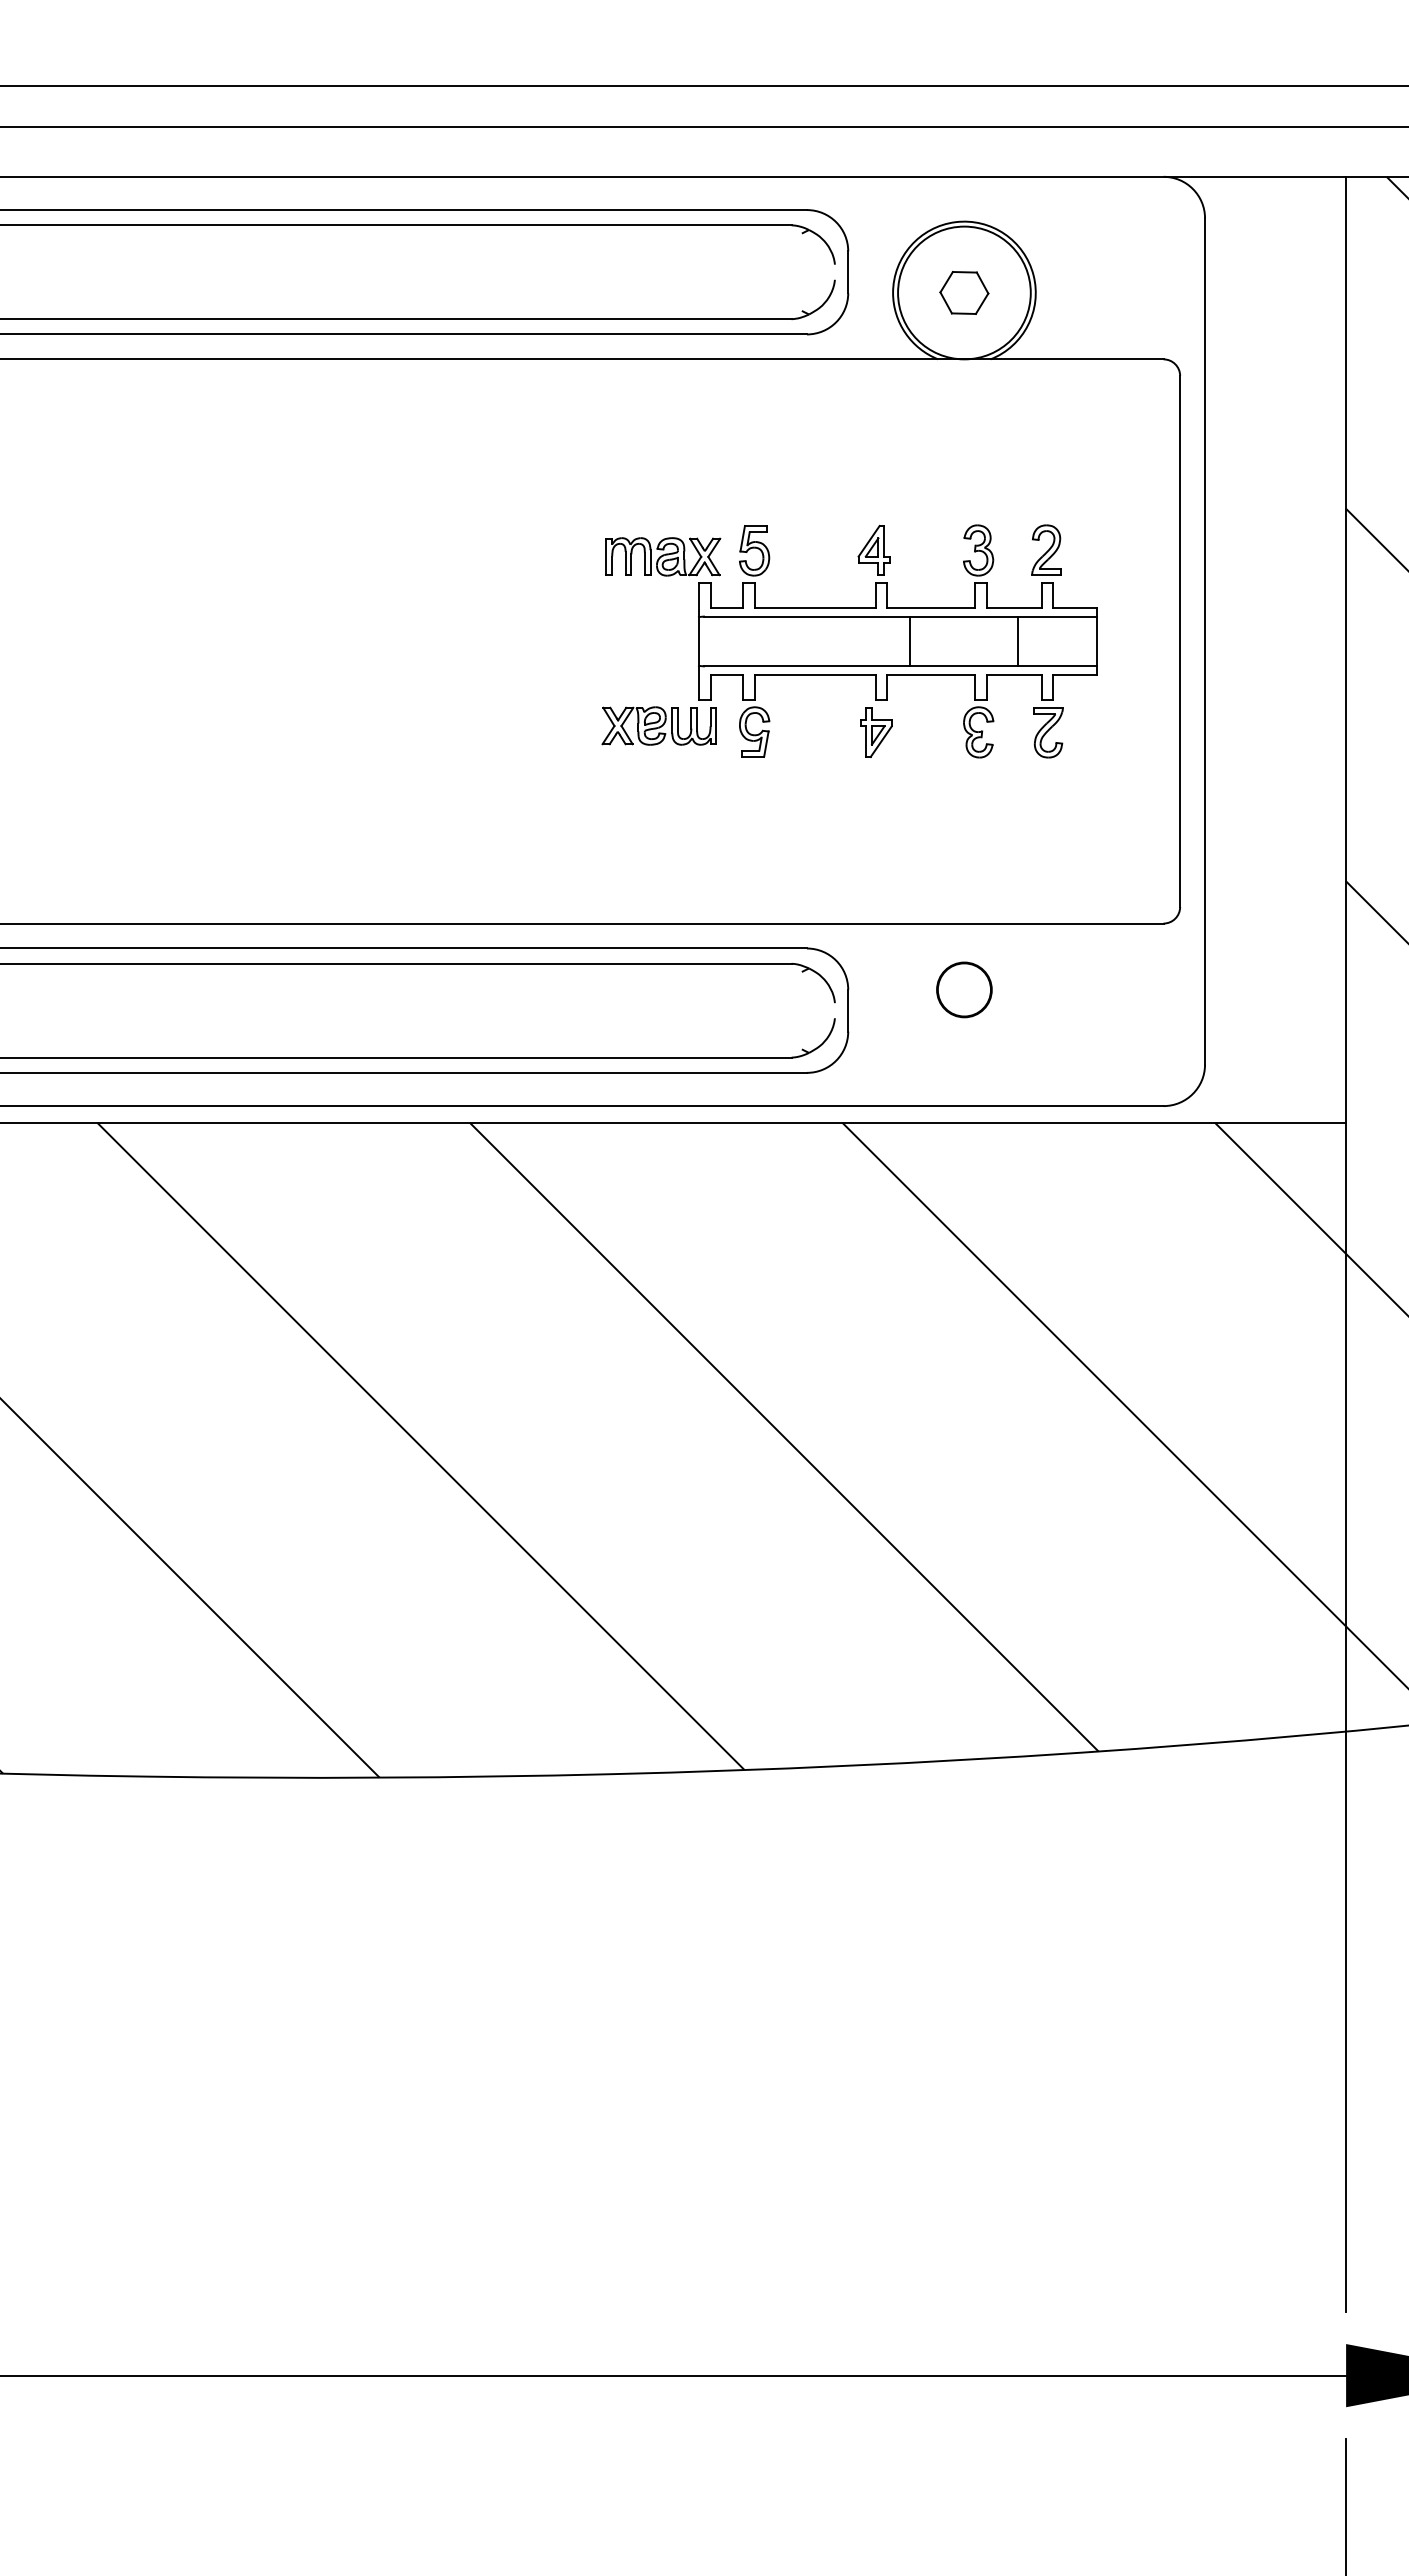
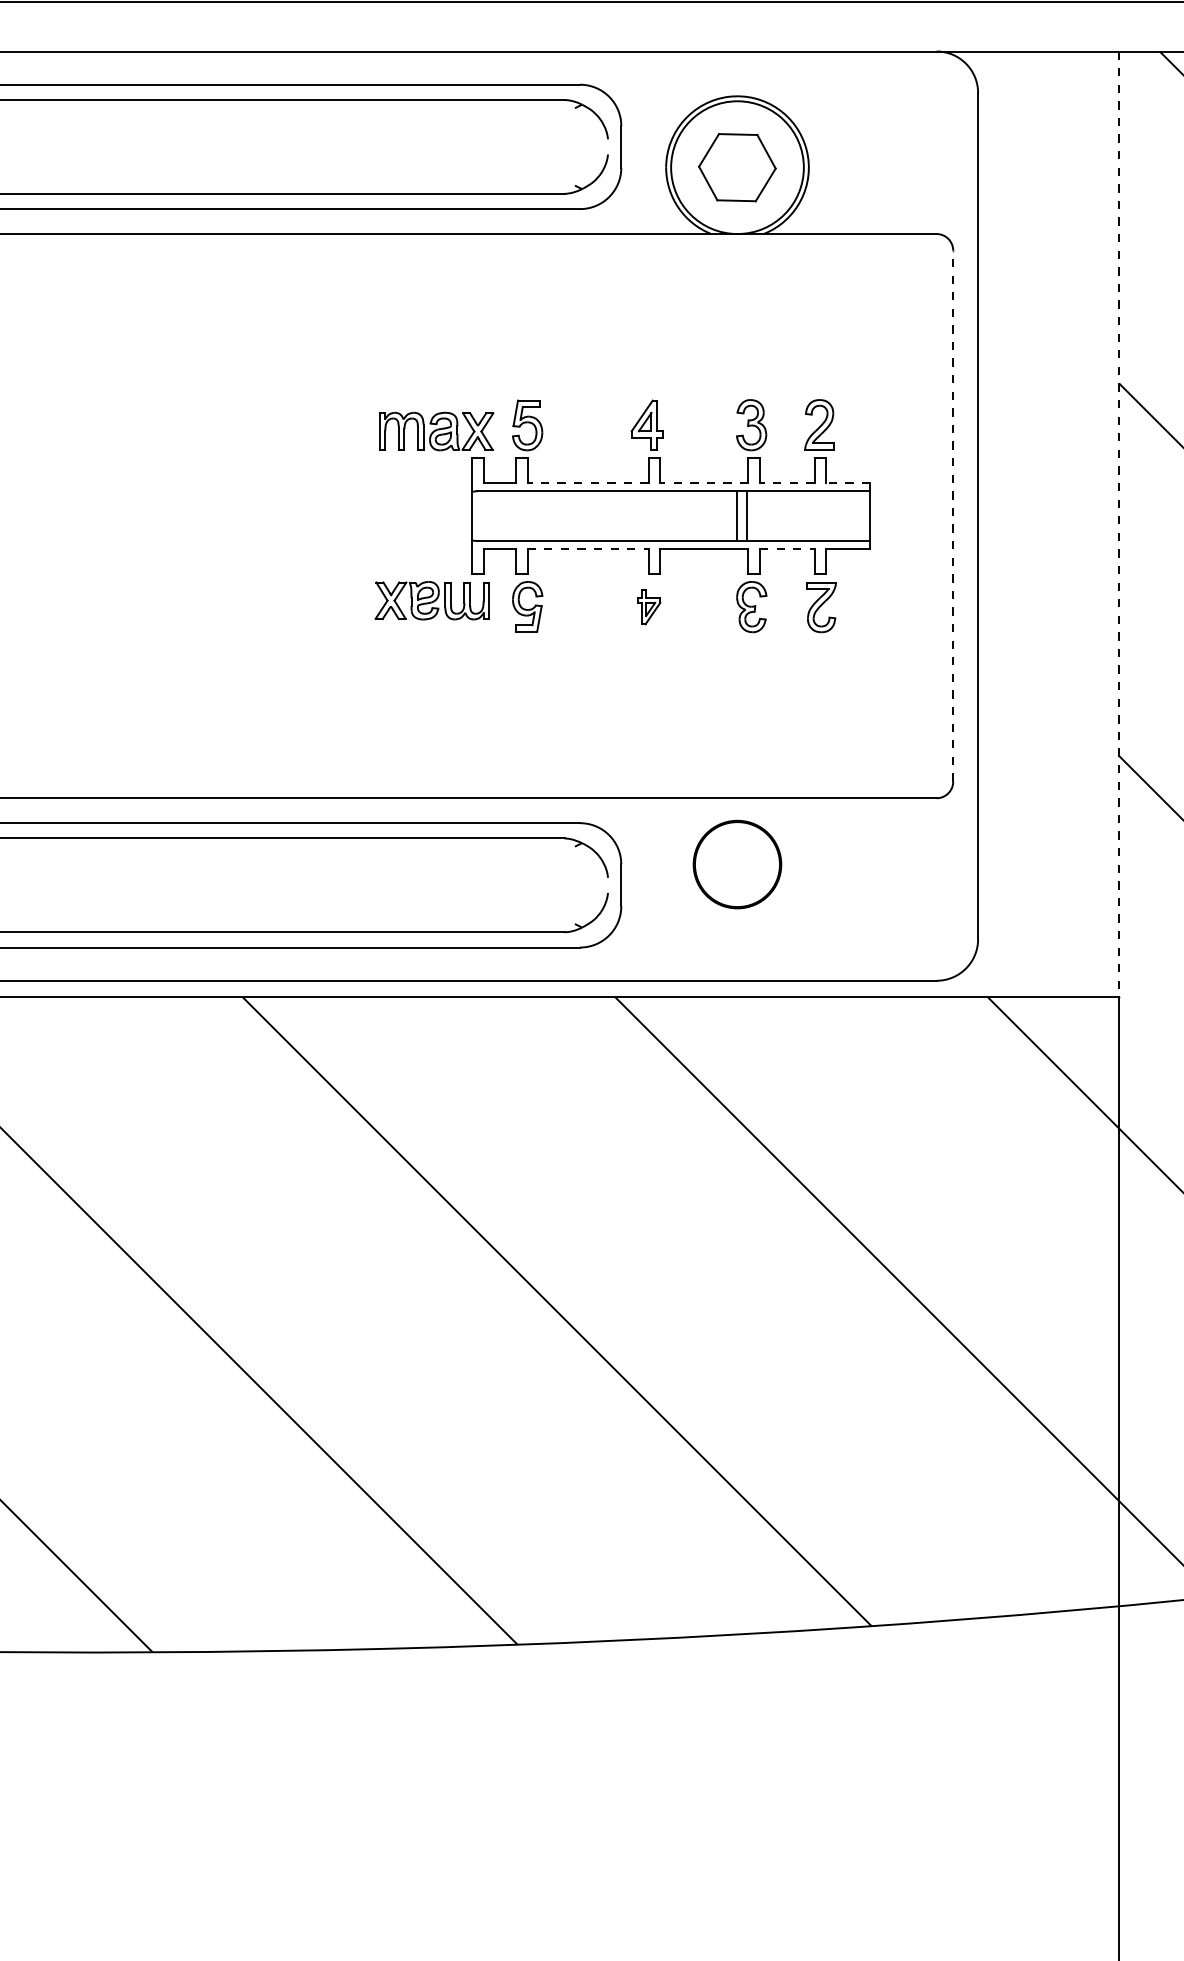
part: (964, 292) -> (737, 167), size x1.6
line: (815, 608) -> (588, 483), solid -> dashed
line: (931, 608) -> (704, 483), solid -> dashed
line: (1013, 608) -> (786, 483), solid -> dashed
line: (1075, 608) -> (848, 483), solid -> dashed
line: (910, 641) -> (737, 516), moved
line: (1017, 641) -> (746, 516), moved
line: (1180, 641) -> (953, 516), solid -> dashed
line: (1346, 649) -> (1119, 524), solid -> dashed
line: (815, 674) -> (588, 549), solid -> dashed
line: (1014, 674) -> (787, 549), solid -> dashed
part: (876, 732) -> (649, 607), size x0.7
part: (964, 989) -> (737, 864), size x1.6

